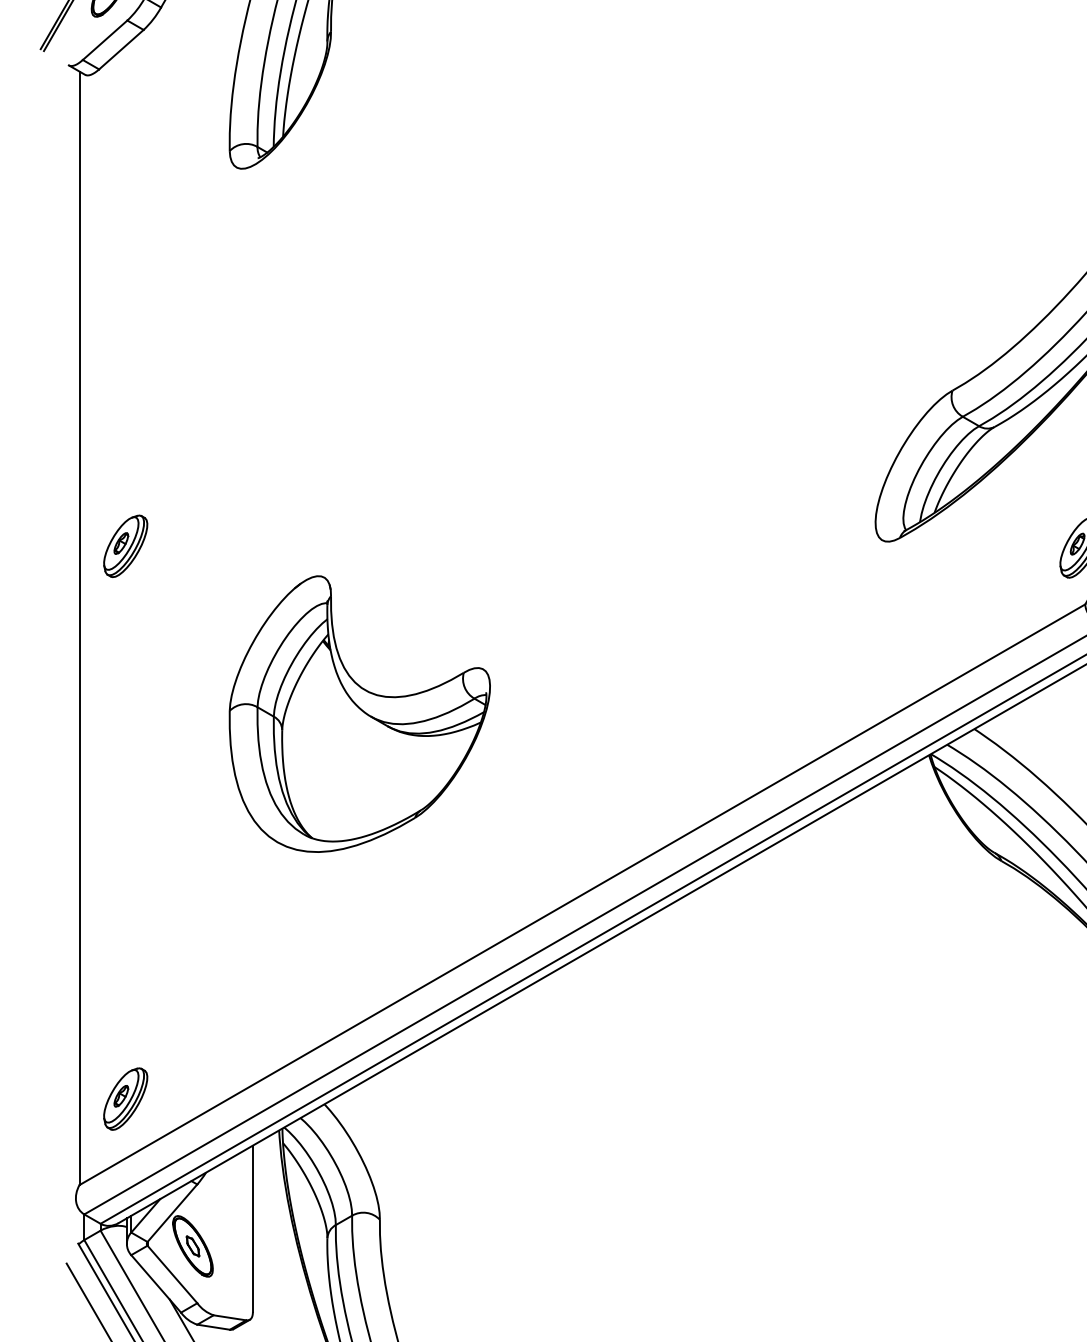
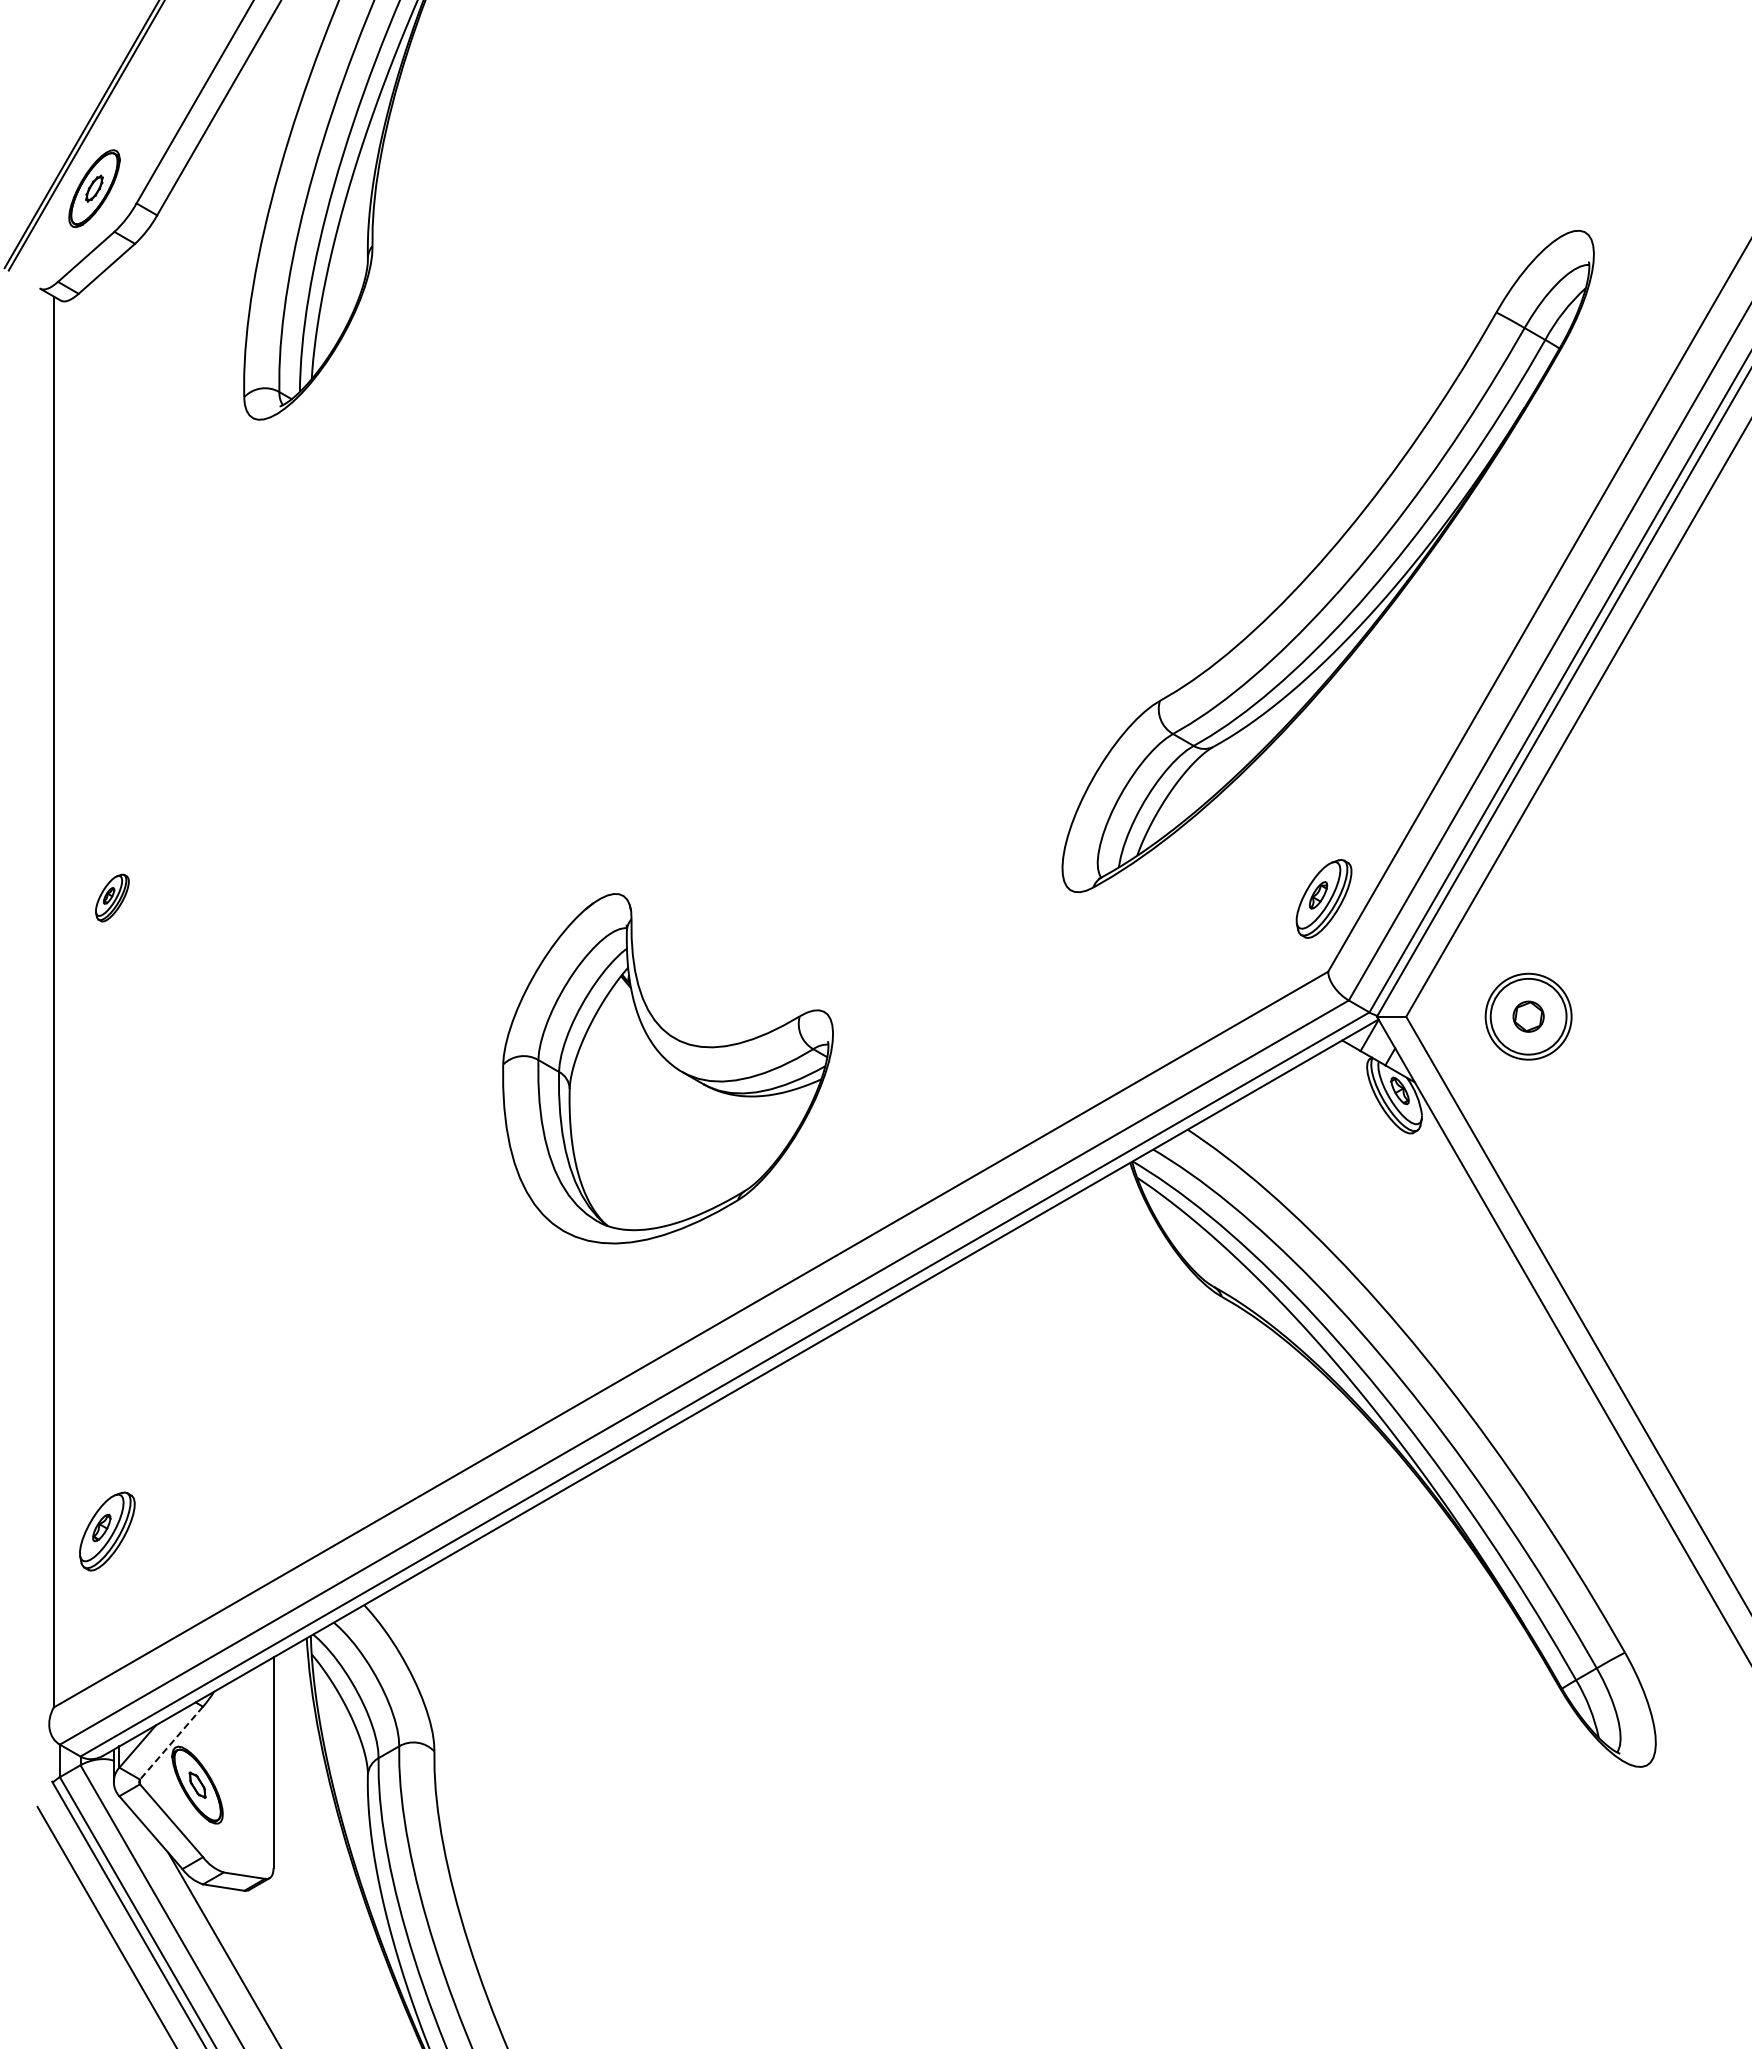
part: (125, 545) -> (112, 897), size x0.6
part: (359, 713) -> (667, 1068), moved
part: (125, 1099) -> (107, 1531), moved
line: (172, 1213) -> (171, 1743), solid -> dashed

